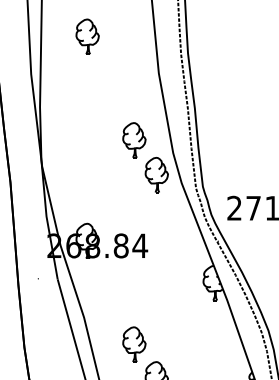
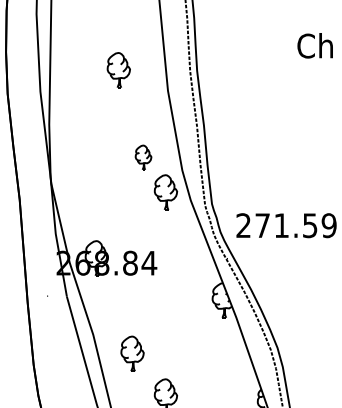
part: (87, 37) -> (118, 70), moved
part: (134, 140) -> (143, 157), size x0.7
part: (134, 344) -> (132, 353), moved

